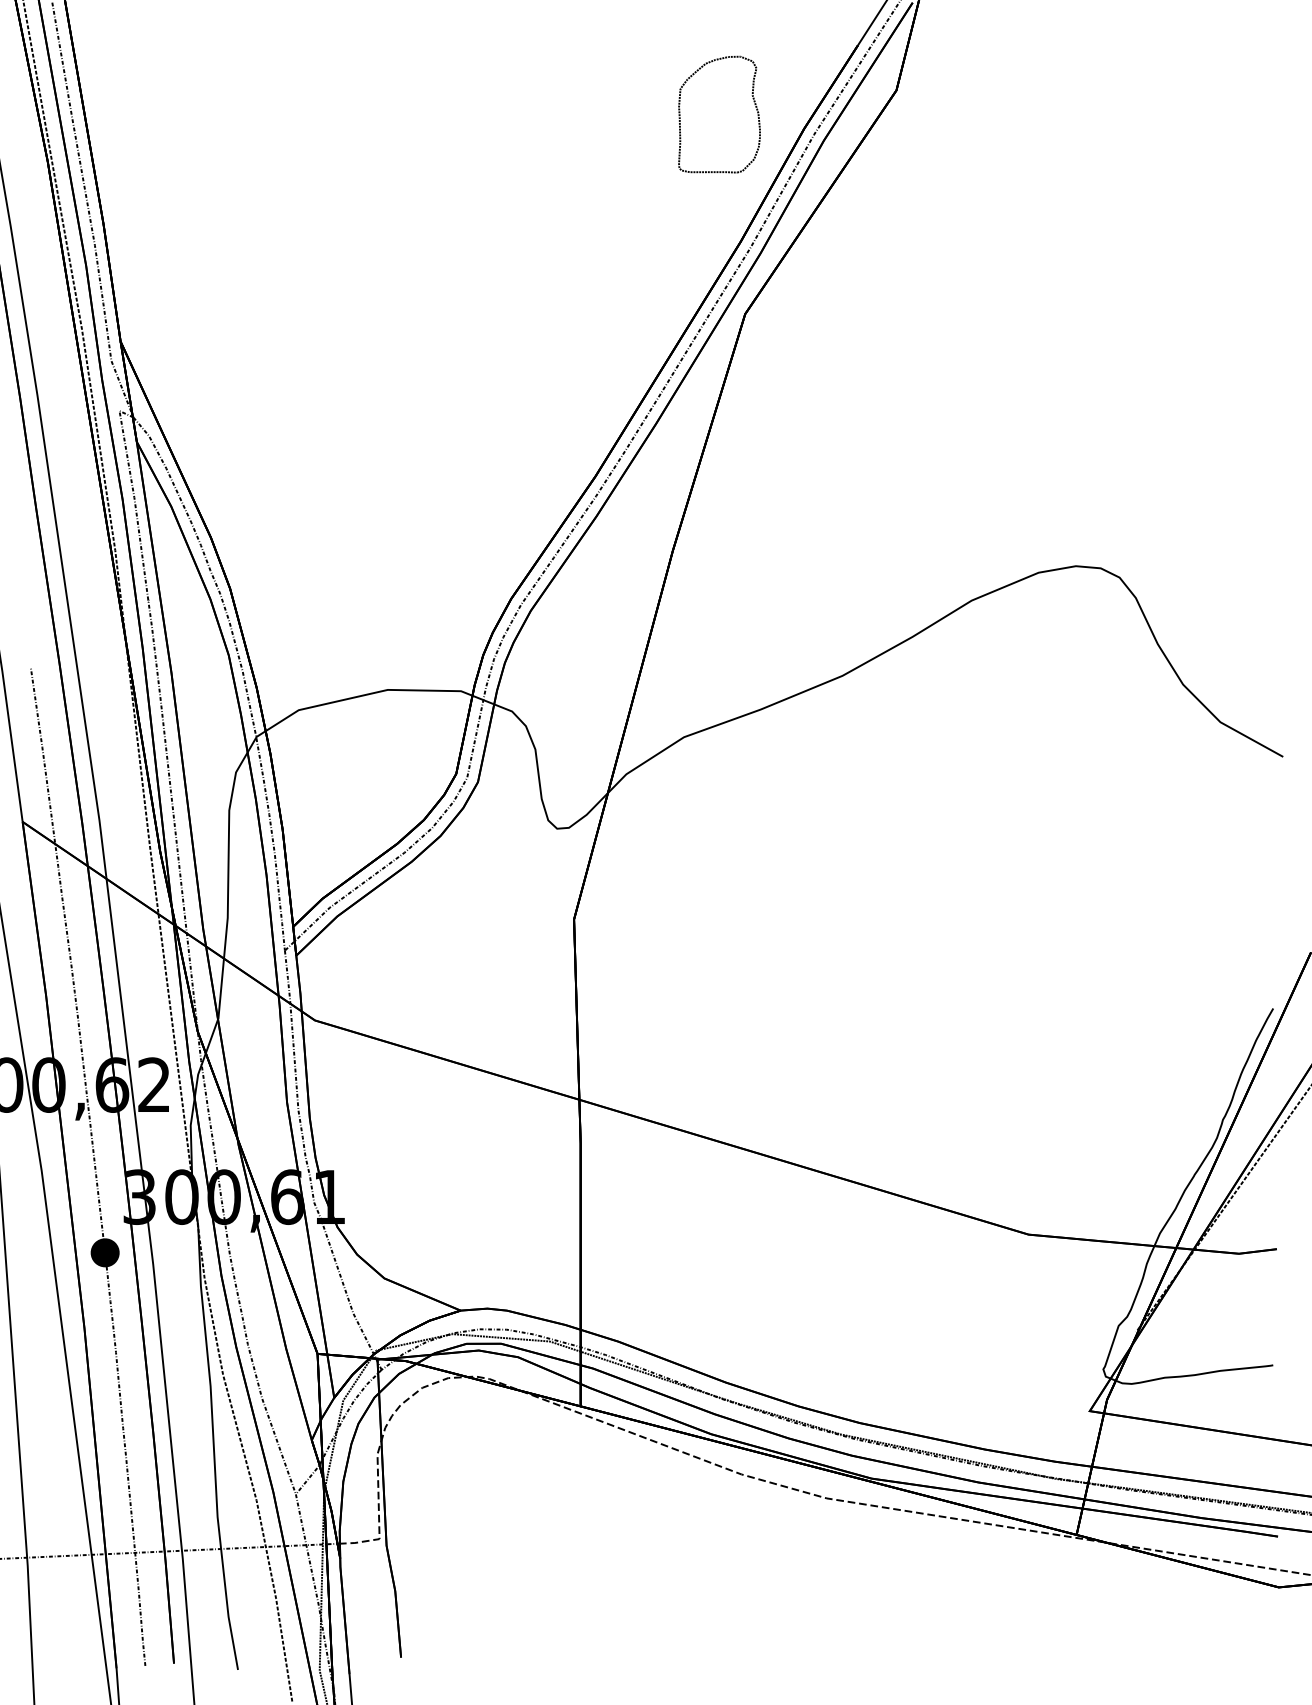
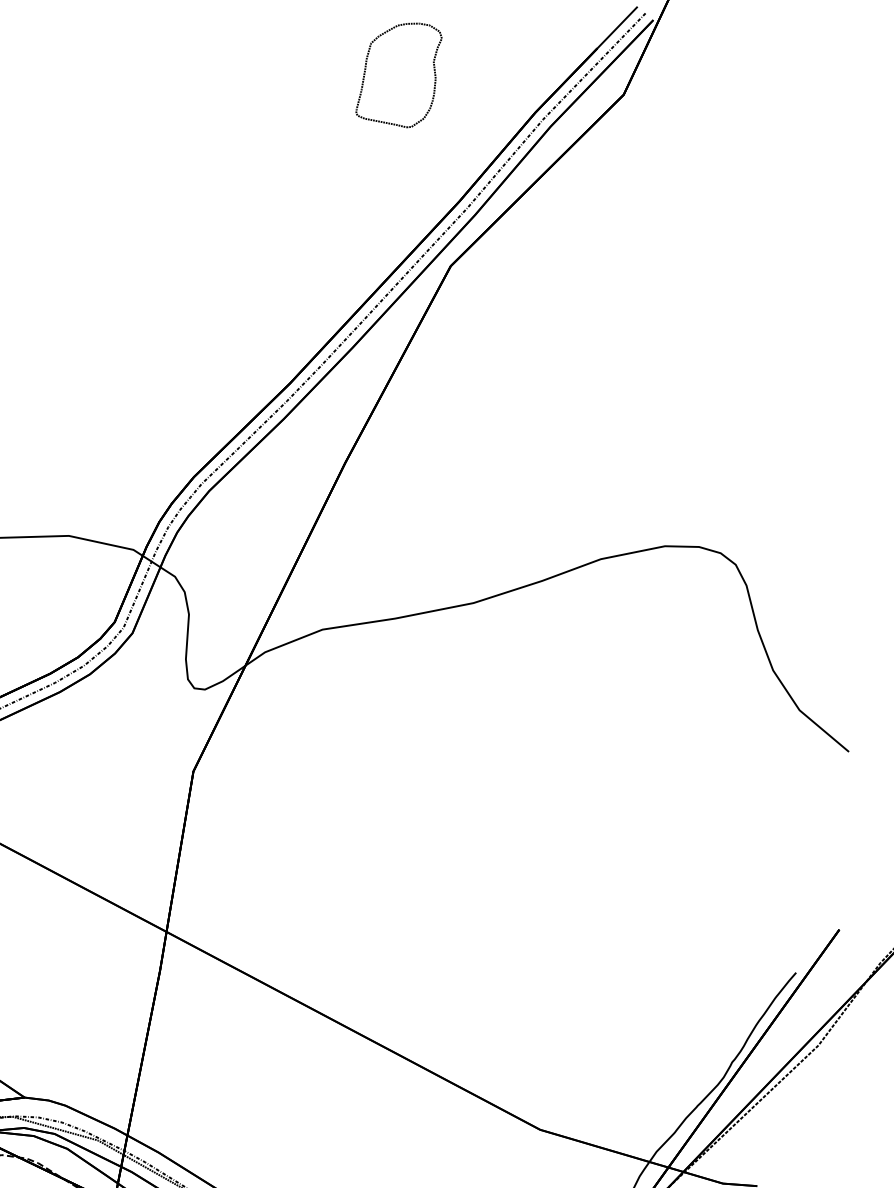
part: (753, 101) -> (433, 67), moved

